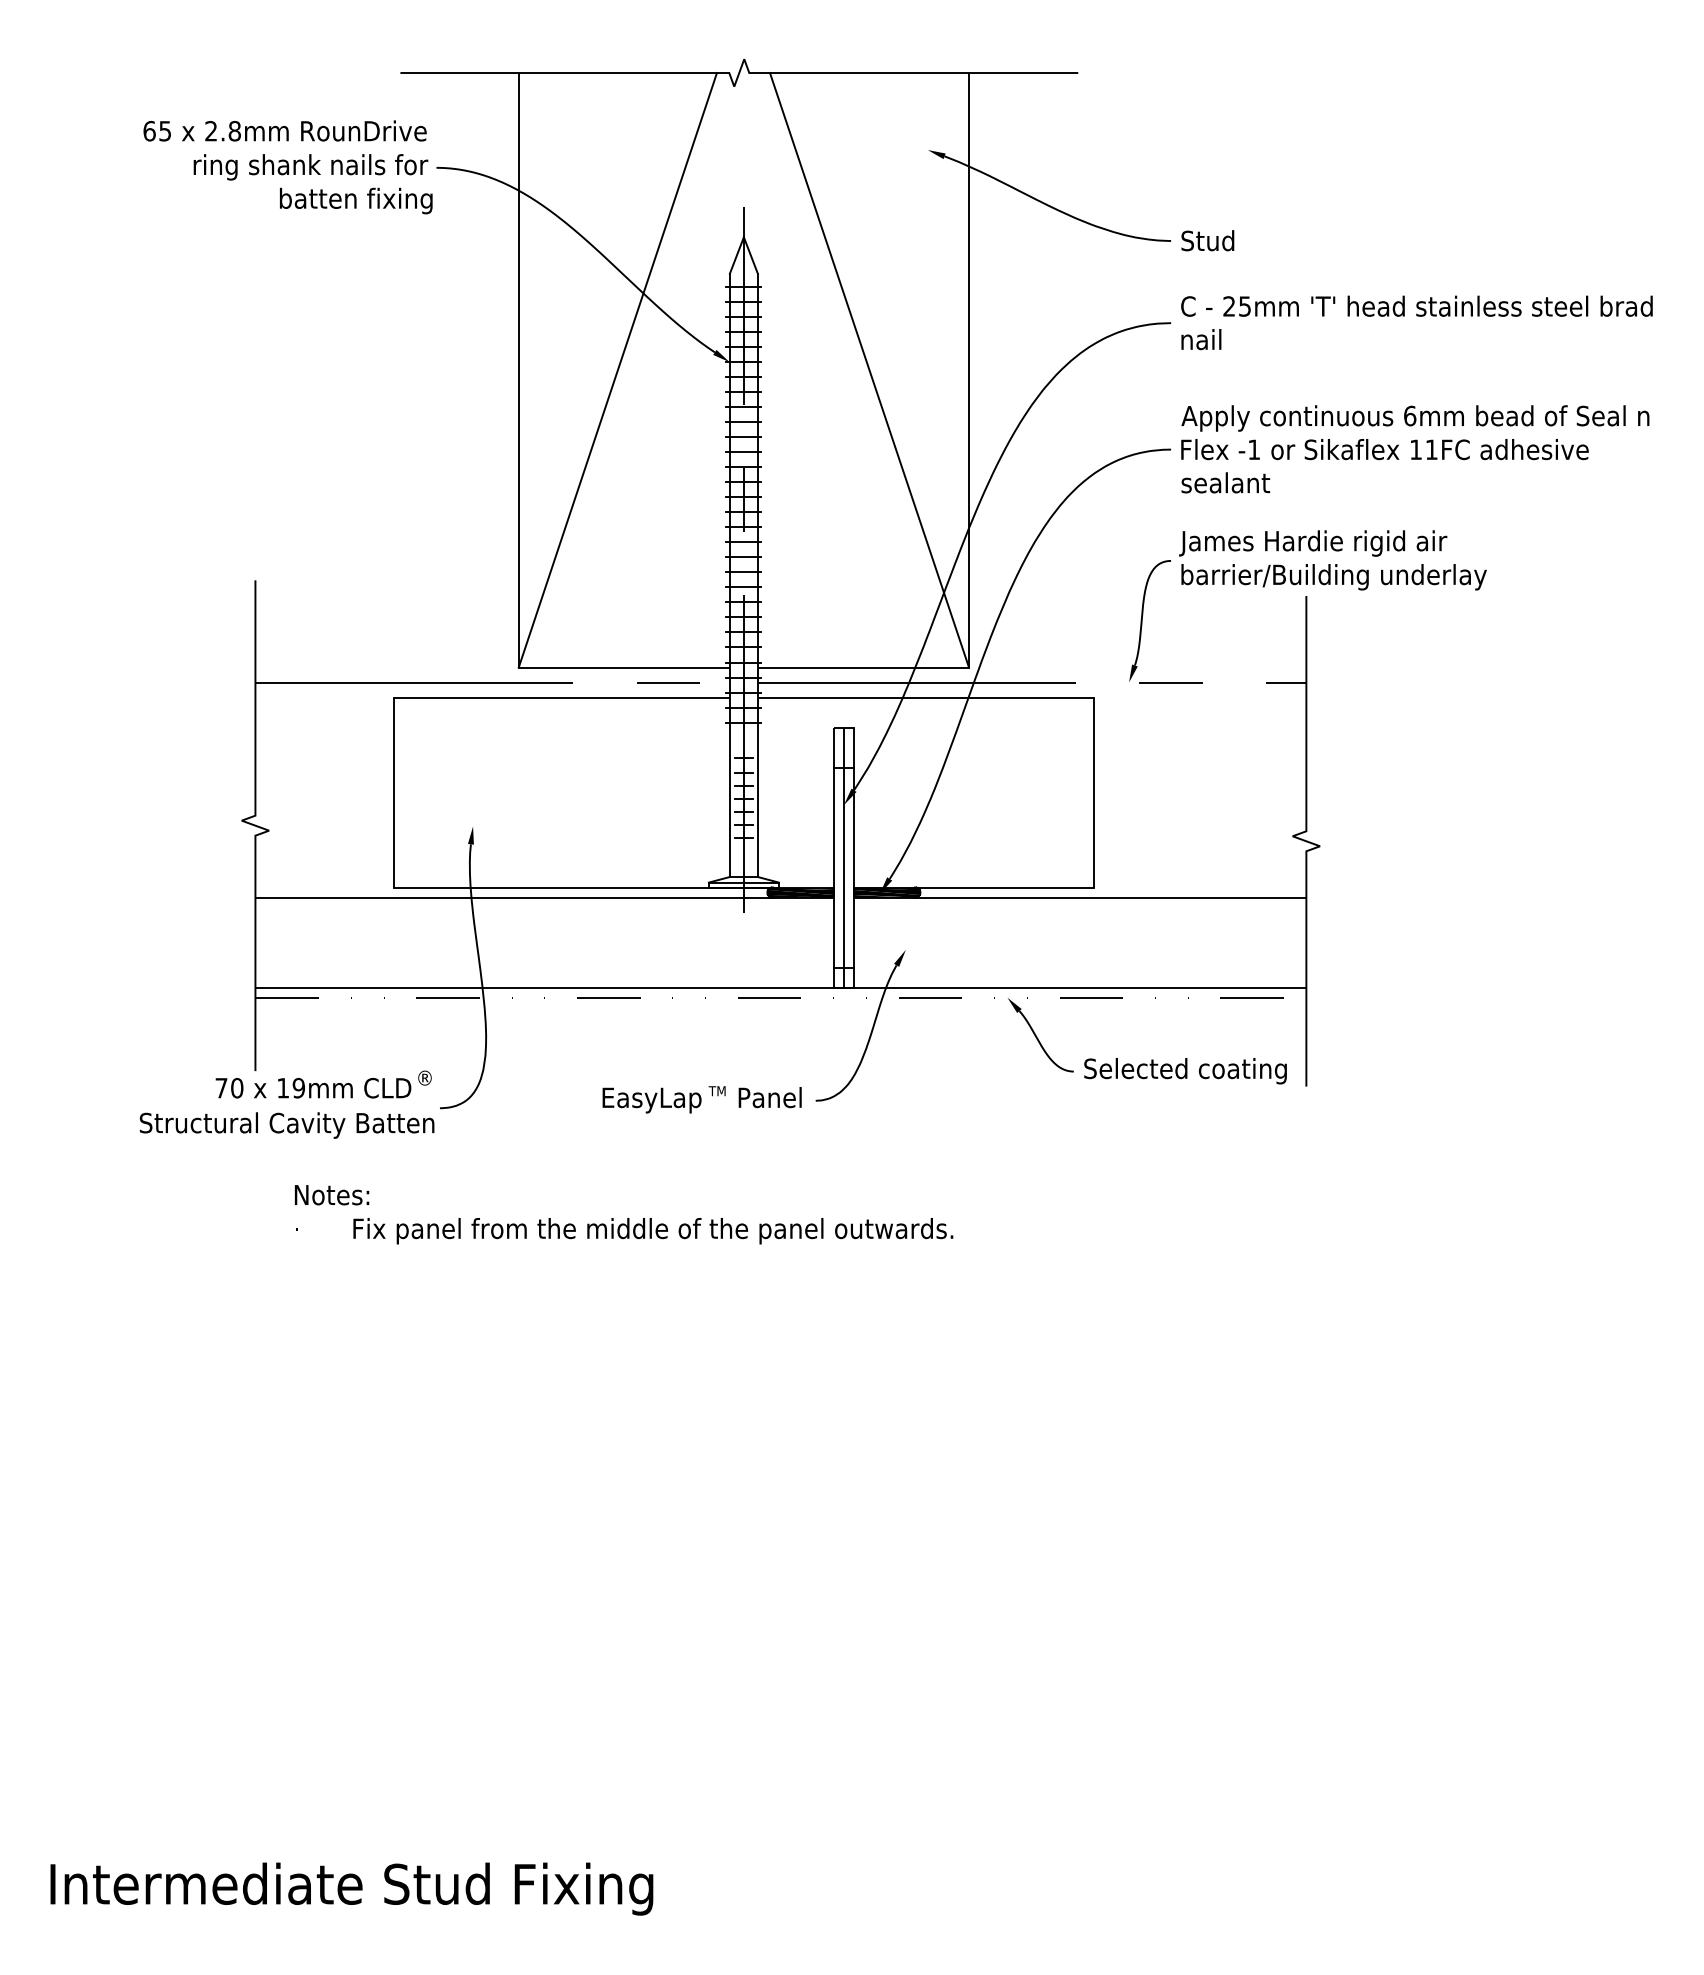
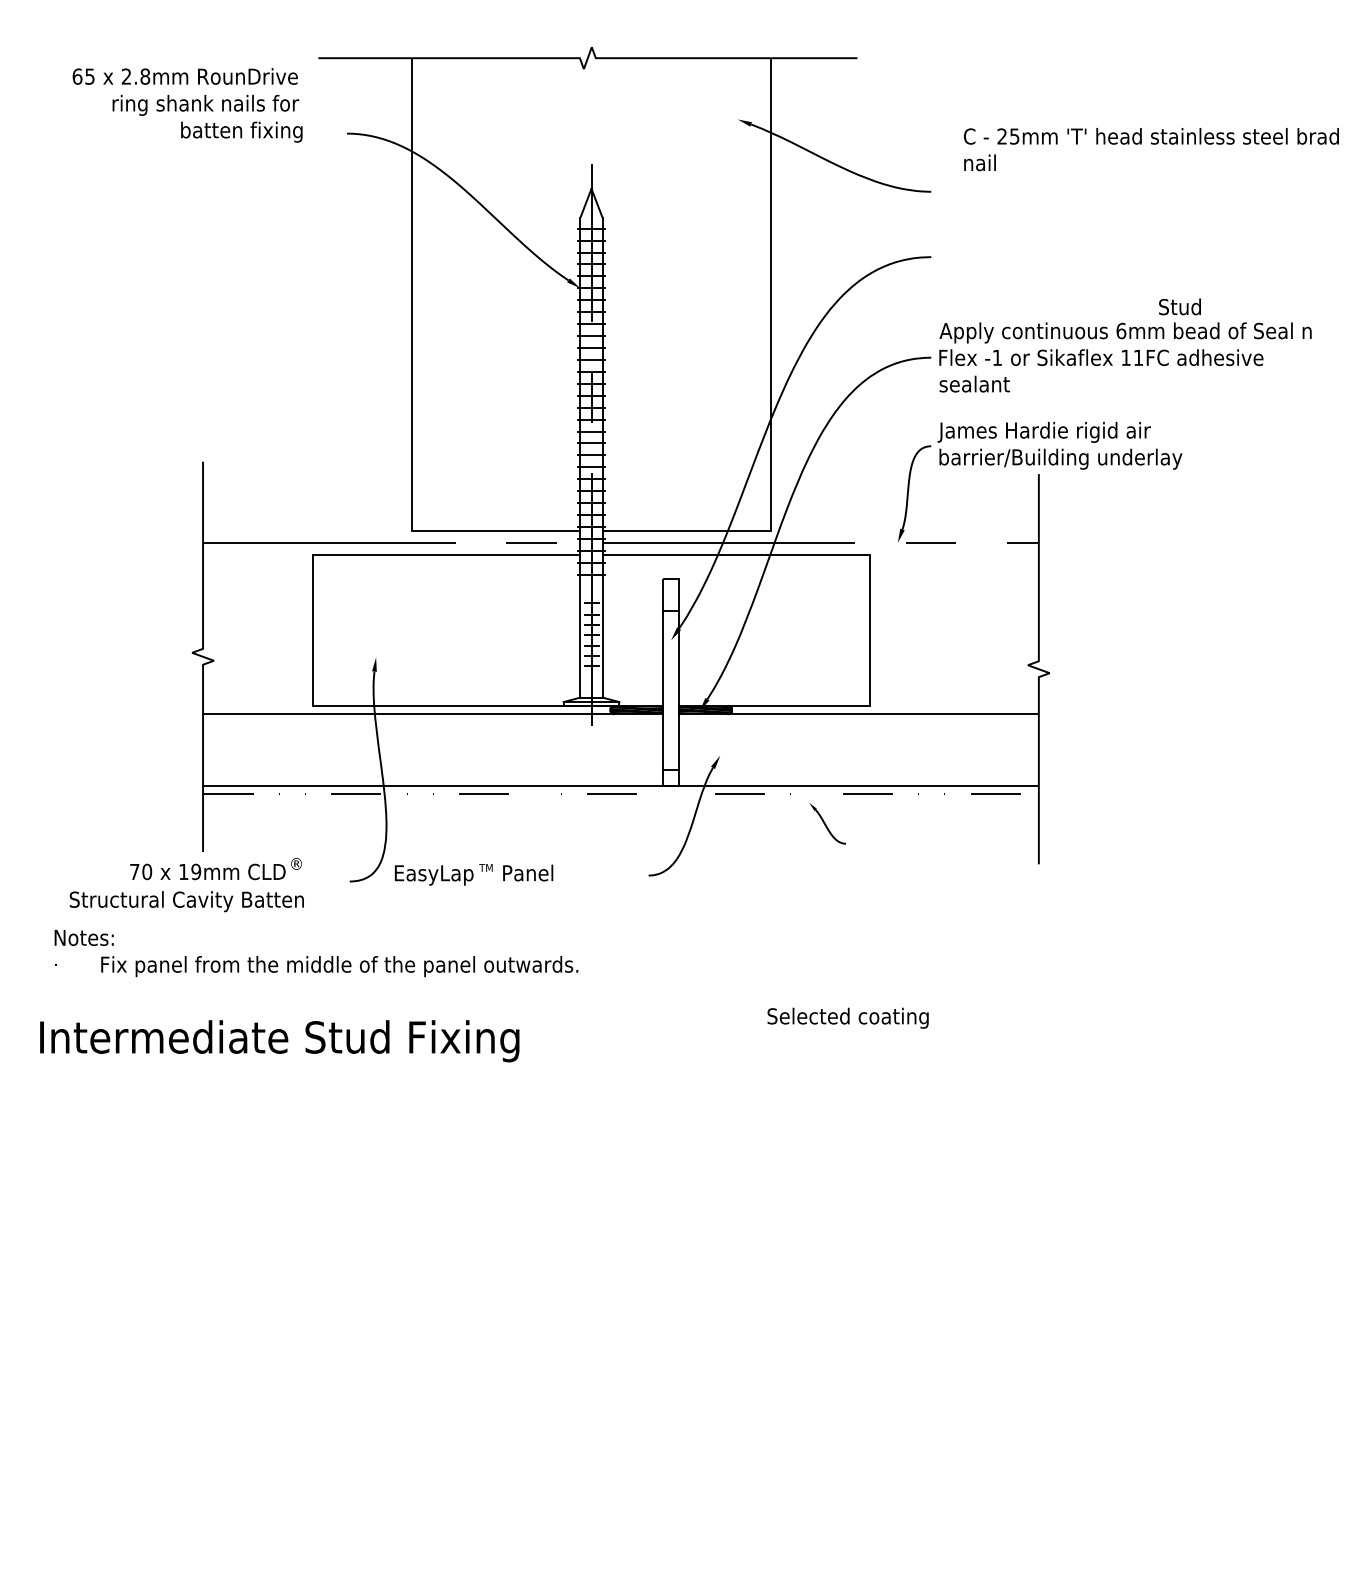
text: (287, 167) -> (187, 105), moved
text: (1207, 240) -> (1179, 306), moved
text: (1416, 322) -> (1151, 149), moved
line: (617, 370) -> (491, 294), removed
line: (869, 370) -> (691, 294), removed
line: (843, 857) -> (670, 682), removed
part: (1040, 1035) -> (827, 823), size x0.7
text: (1185, 1071) -> (848, 1018), moved
text: (701, 1099) -> (473, 874), moved
text: (286, 1104) -> (186, 884), moved
text: (624, 1214) -> (316, 953), moved
text: (351, 1888) -> (279, 1040), moved

